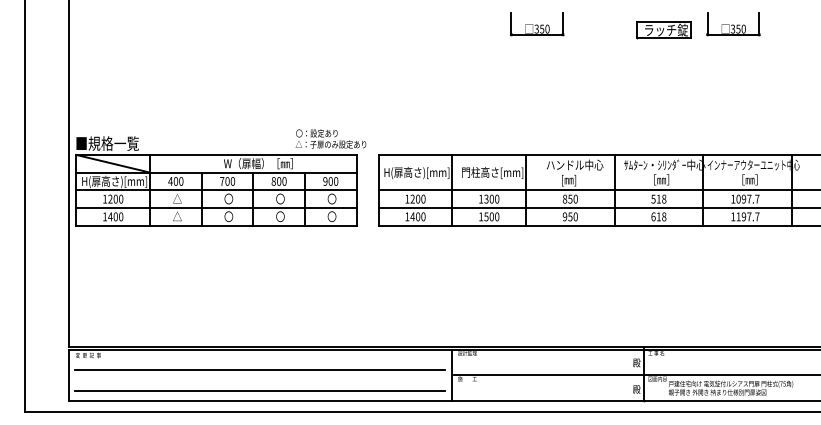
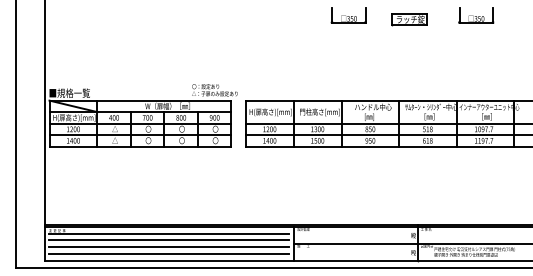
part: (664, 30) -> (409, 19), moved
line: (259, 359) -> (168, 233), added
line: (259, 381) -> (168, 247), added

